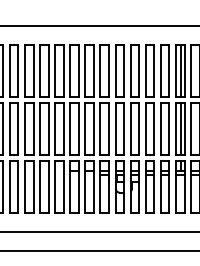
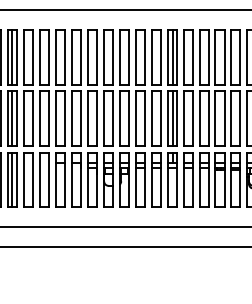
line: (29, 71) -> (12, 57), added
line: (29, 128) -> (12, 118), added
line: (29, 186) -> (12, 179), added

